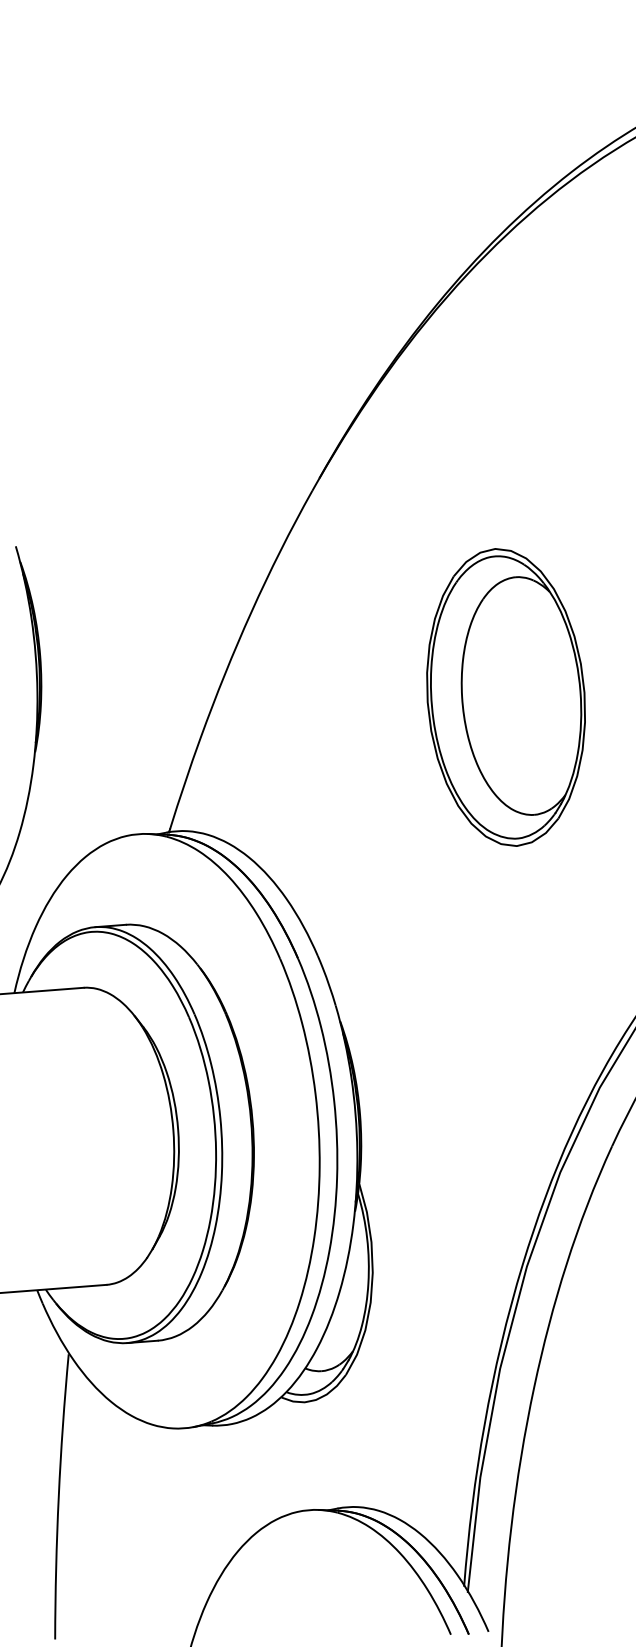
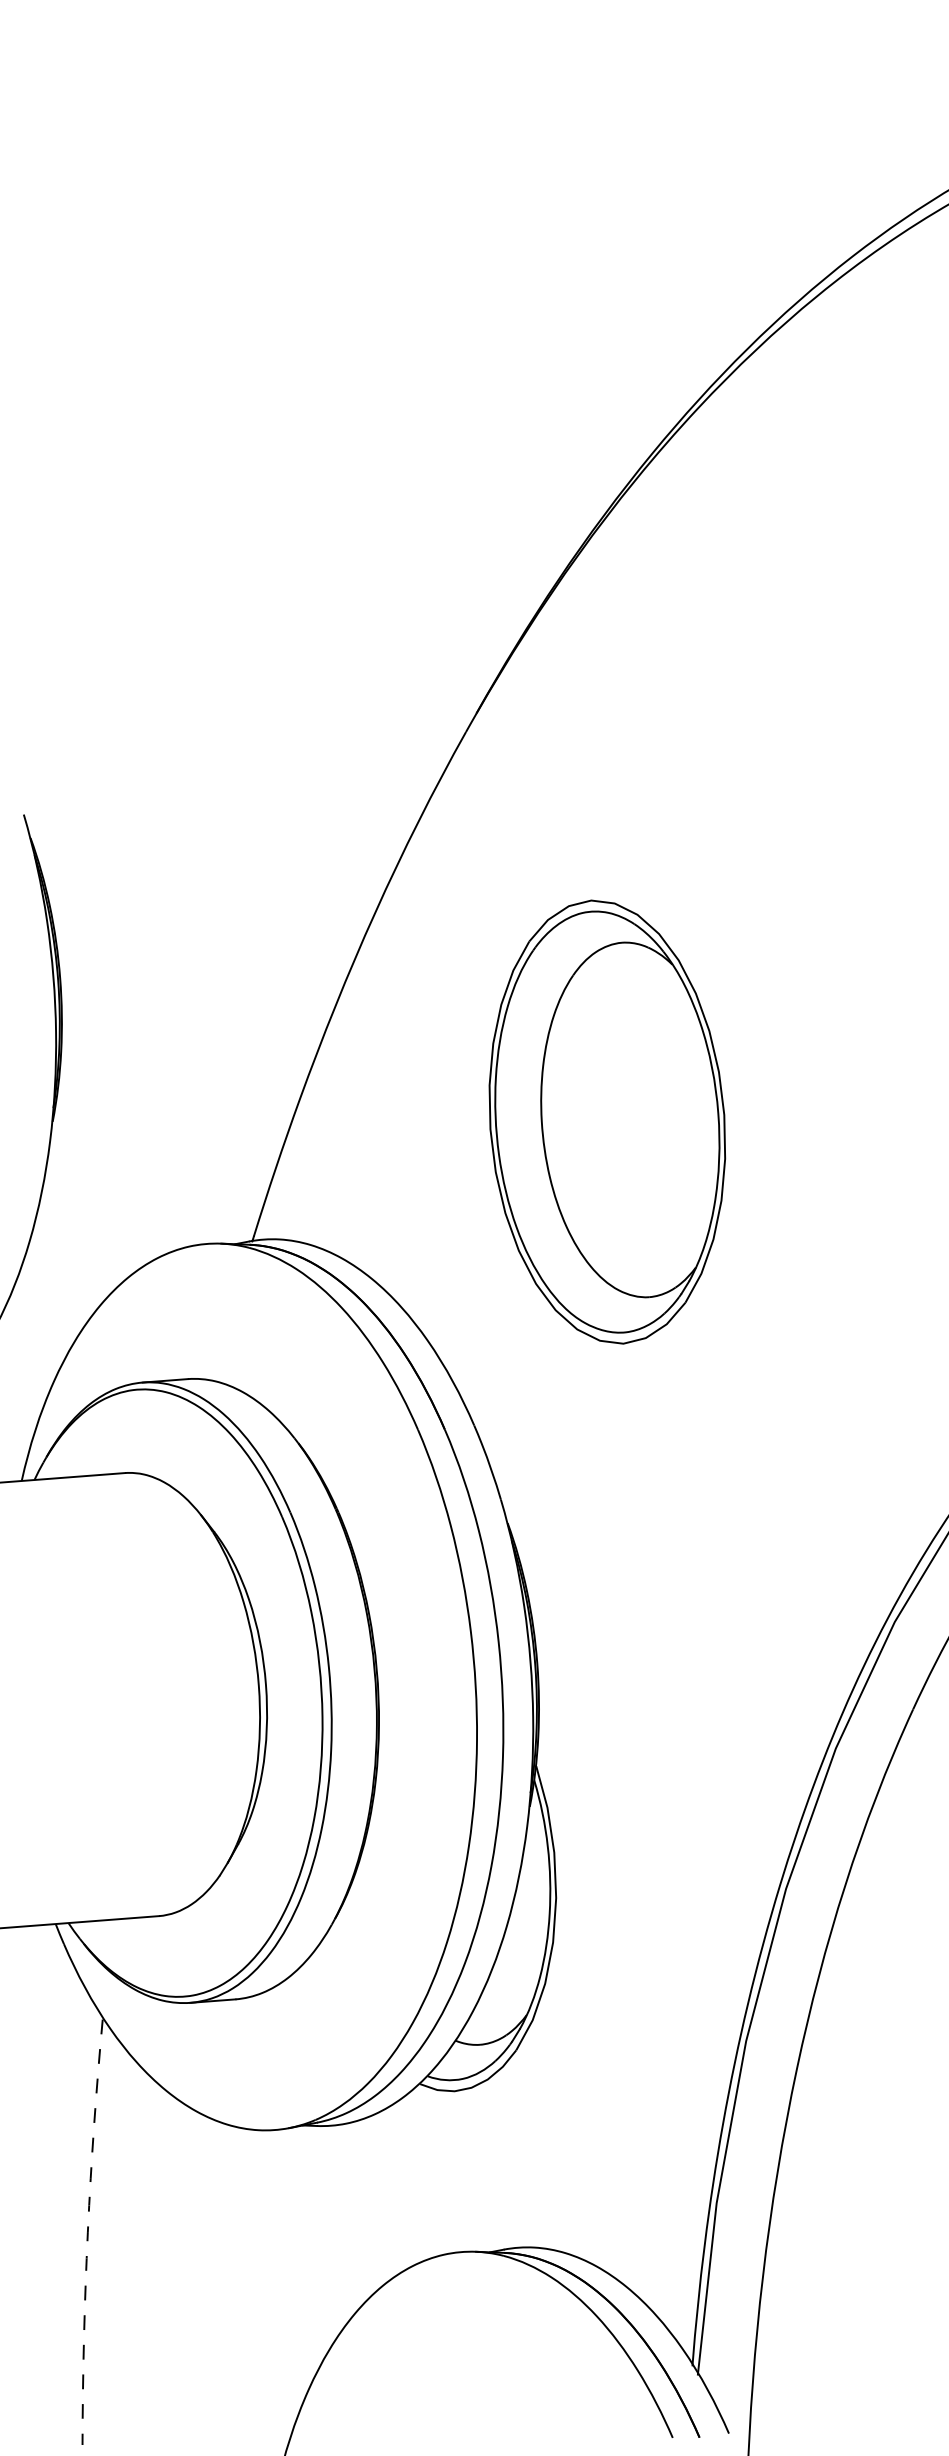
part: (505, 697) -> (606, 1122), moved
arc: (58, 1496) -> (87, 2231), solid -> dashed

